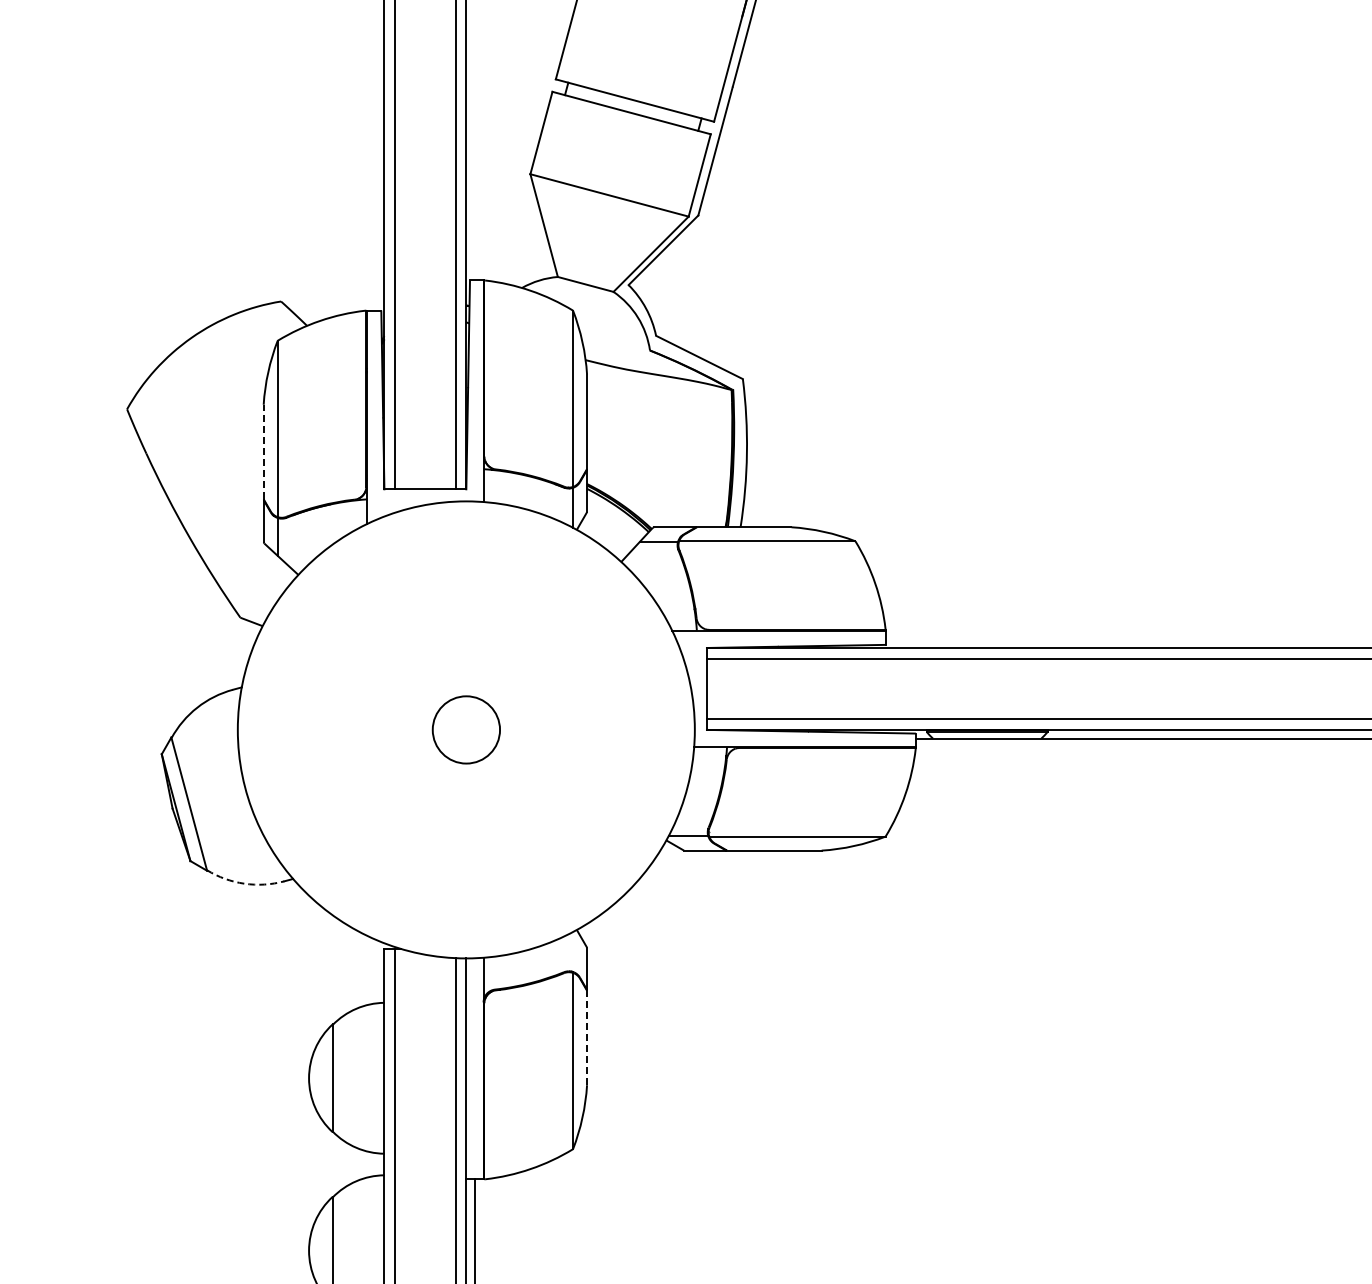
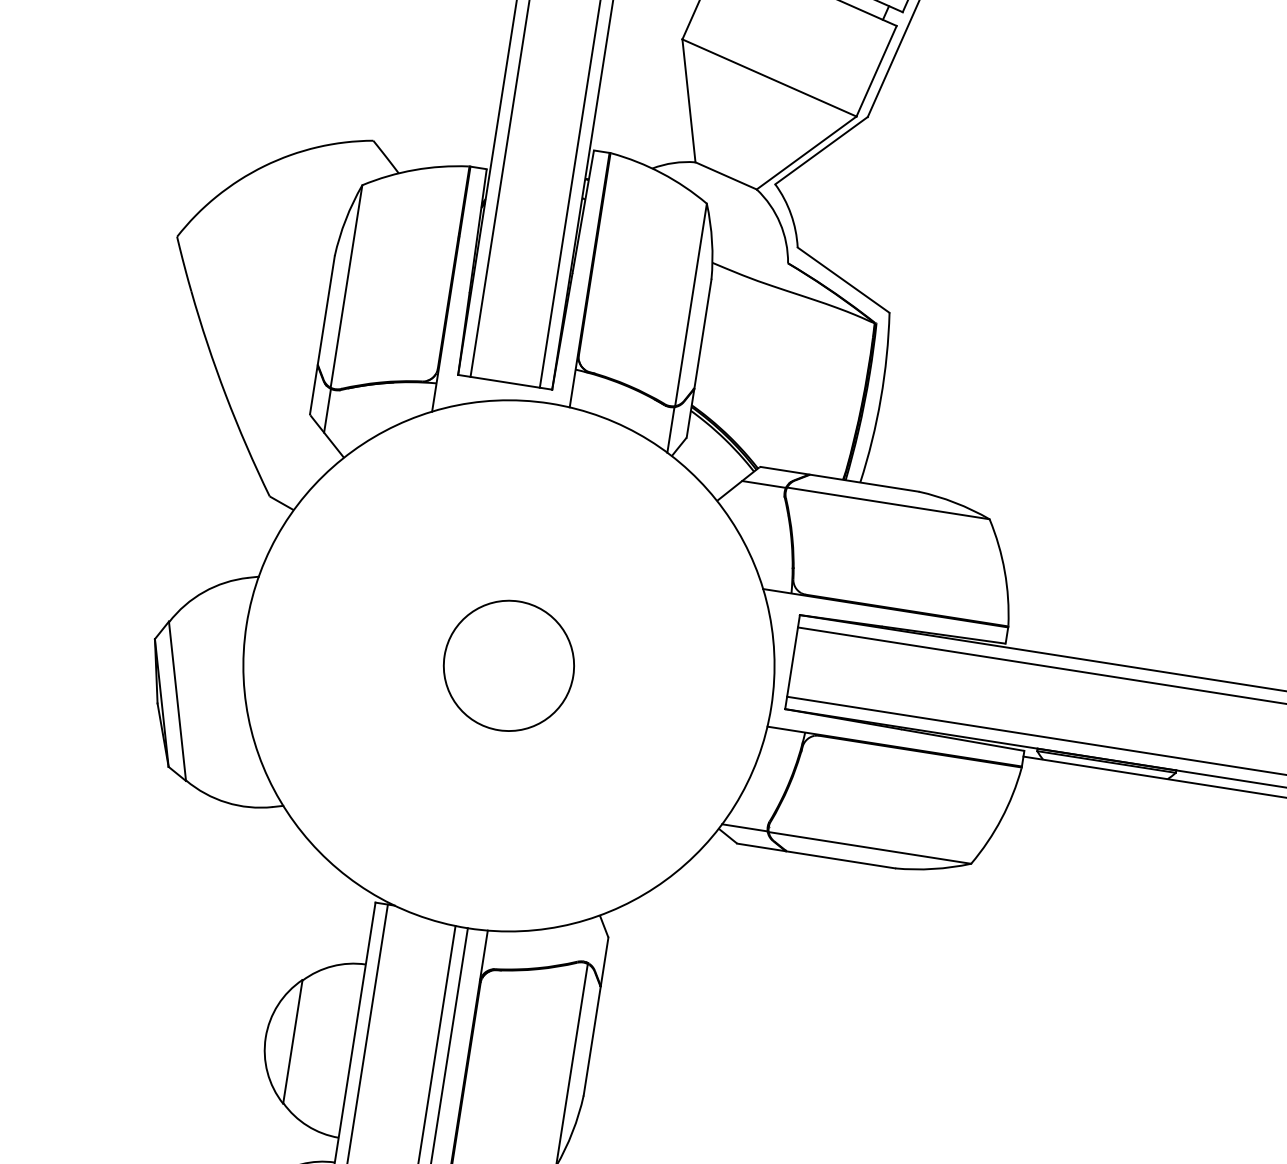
line: (263, 451) -> (326, 309), dashed -> solid
circle: (466, 729) -> (509, 665), size x1.67
arc: (244, 883) -> (226, 802), dashed -> solid
line: (587, 1037) -> (592, 1040), dashed -> solid

